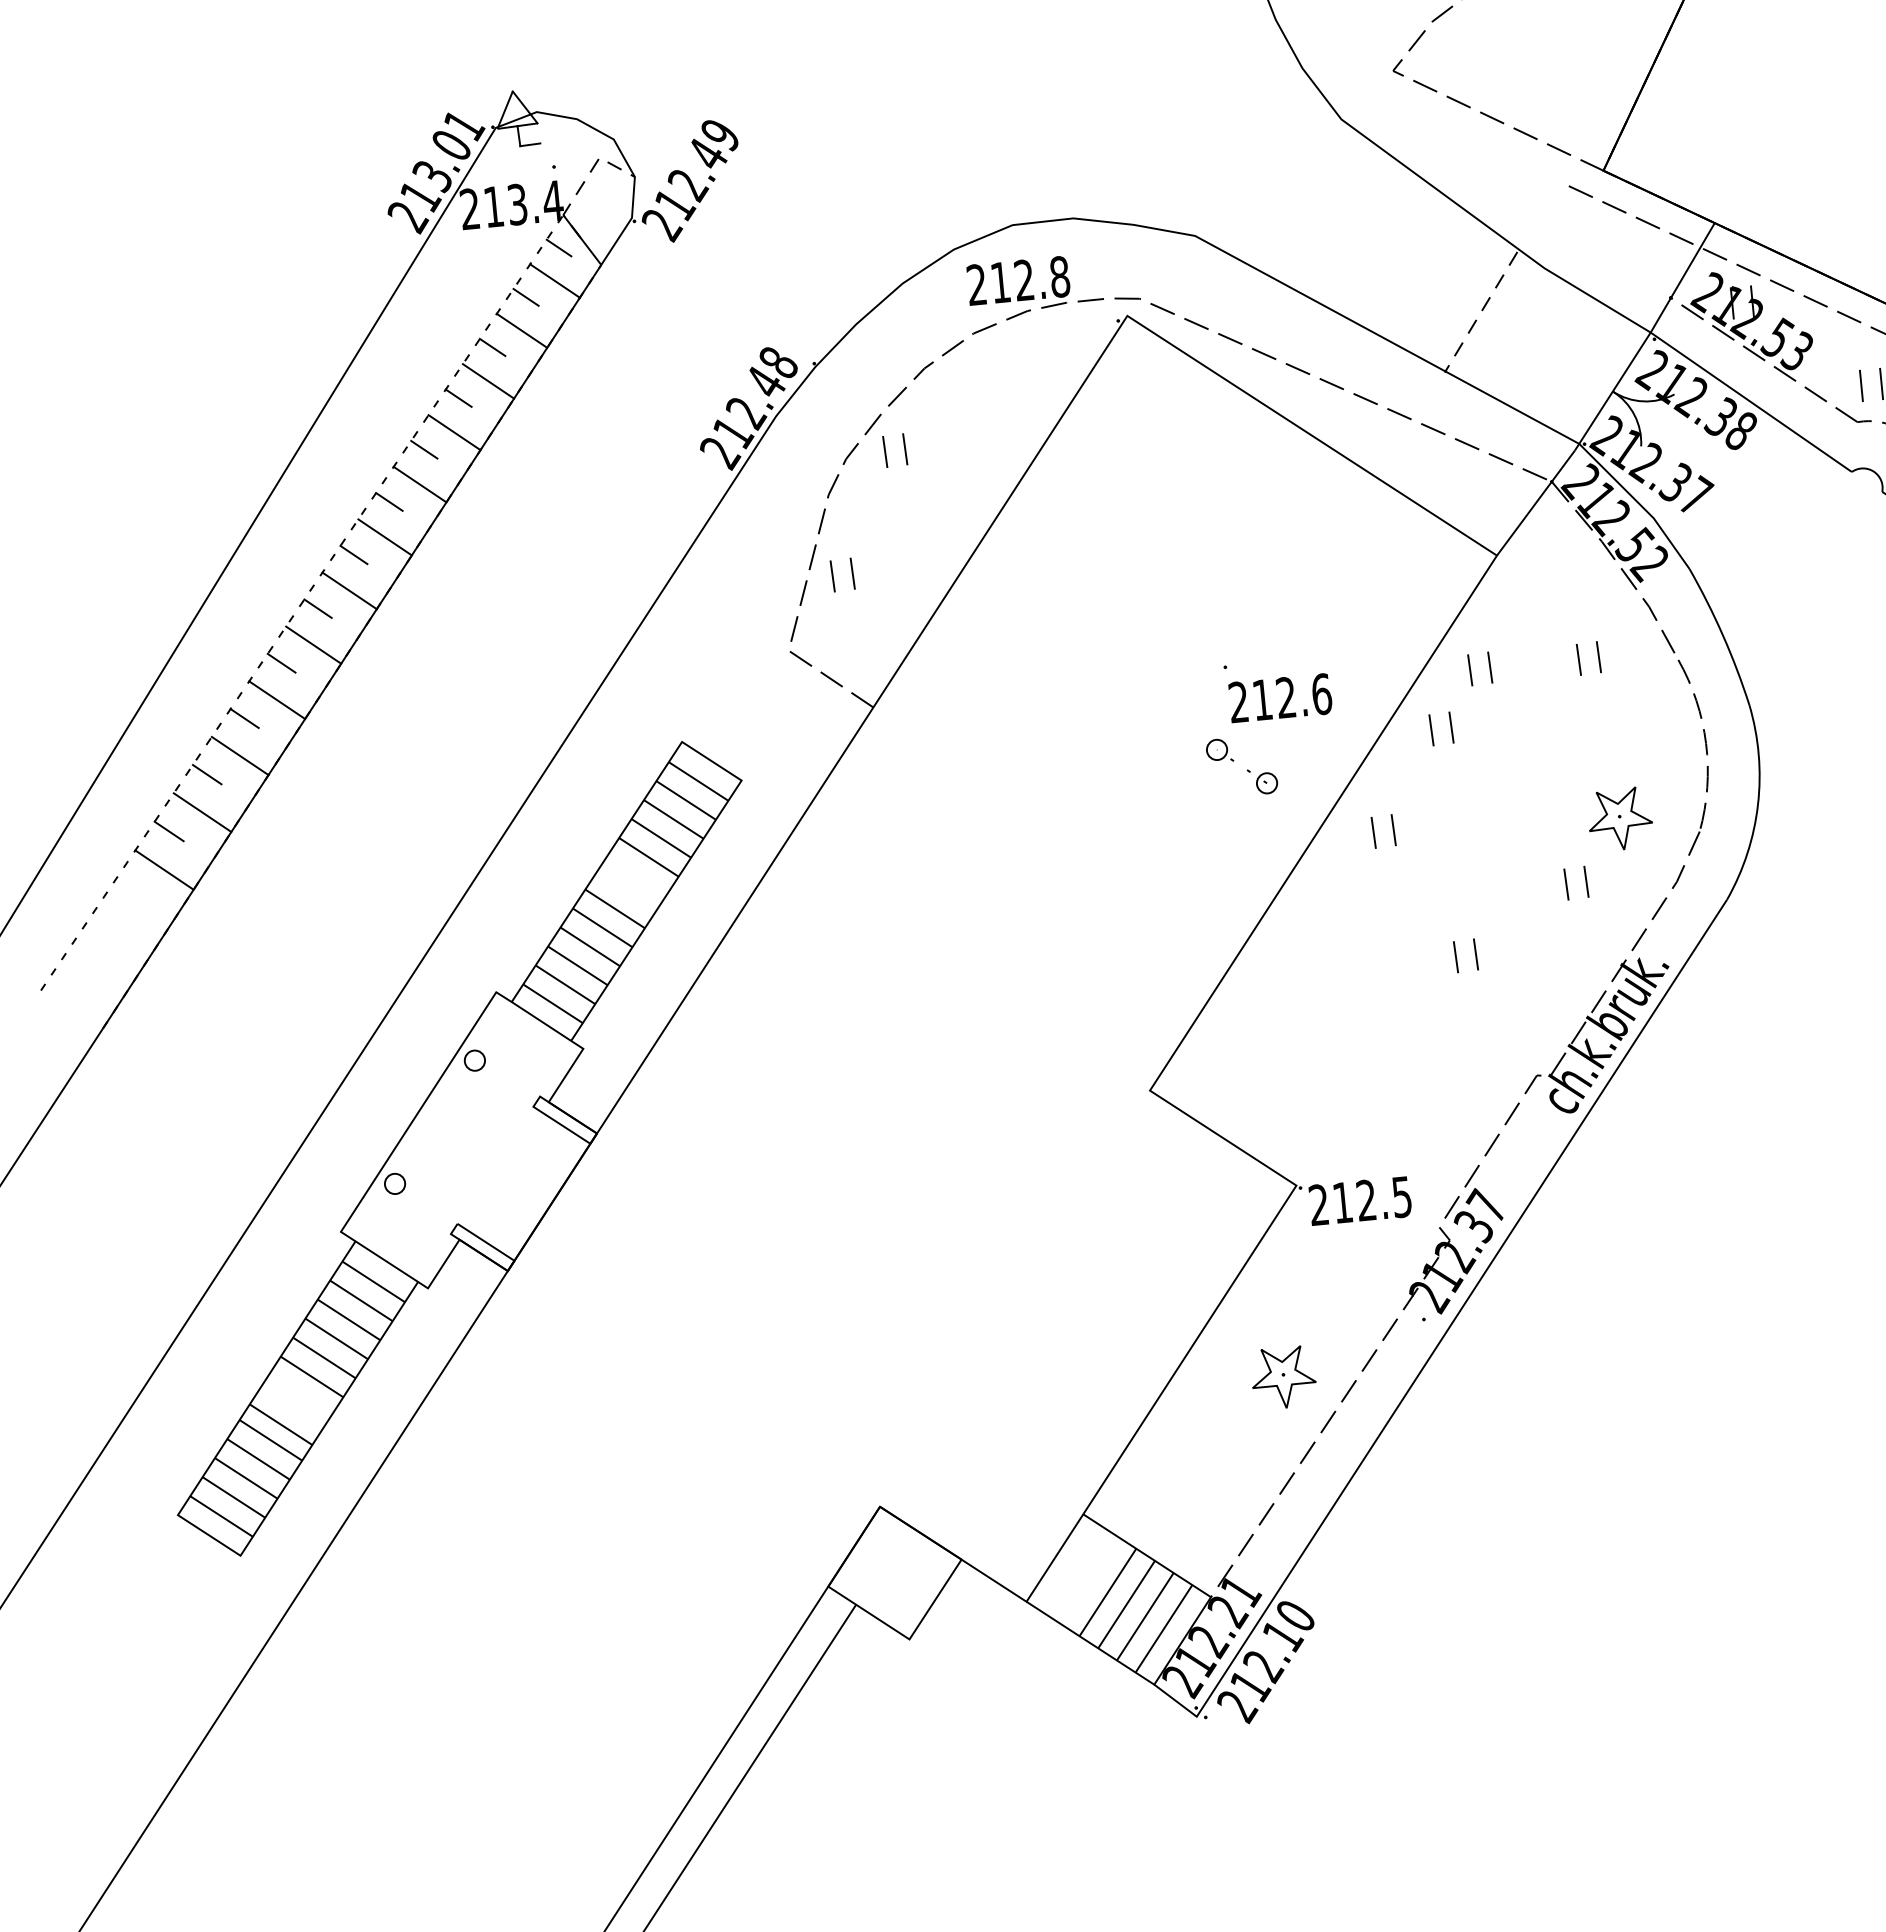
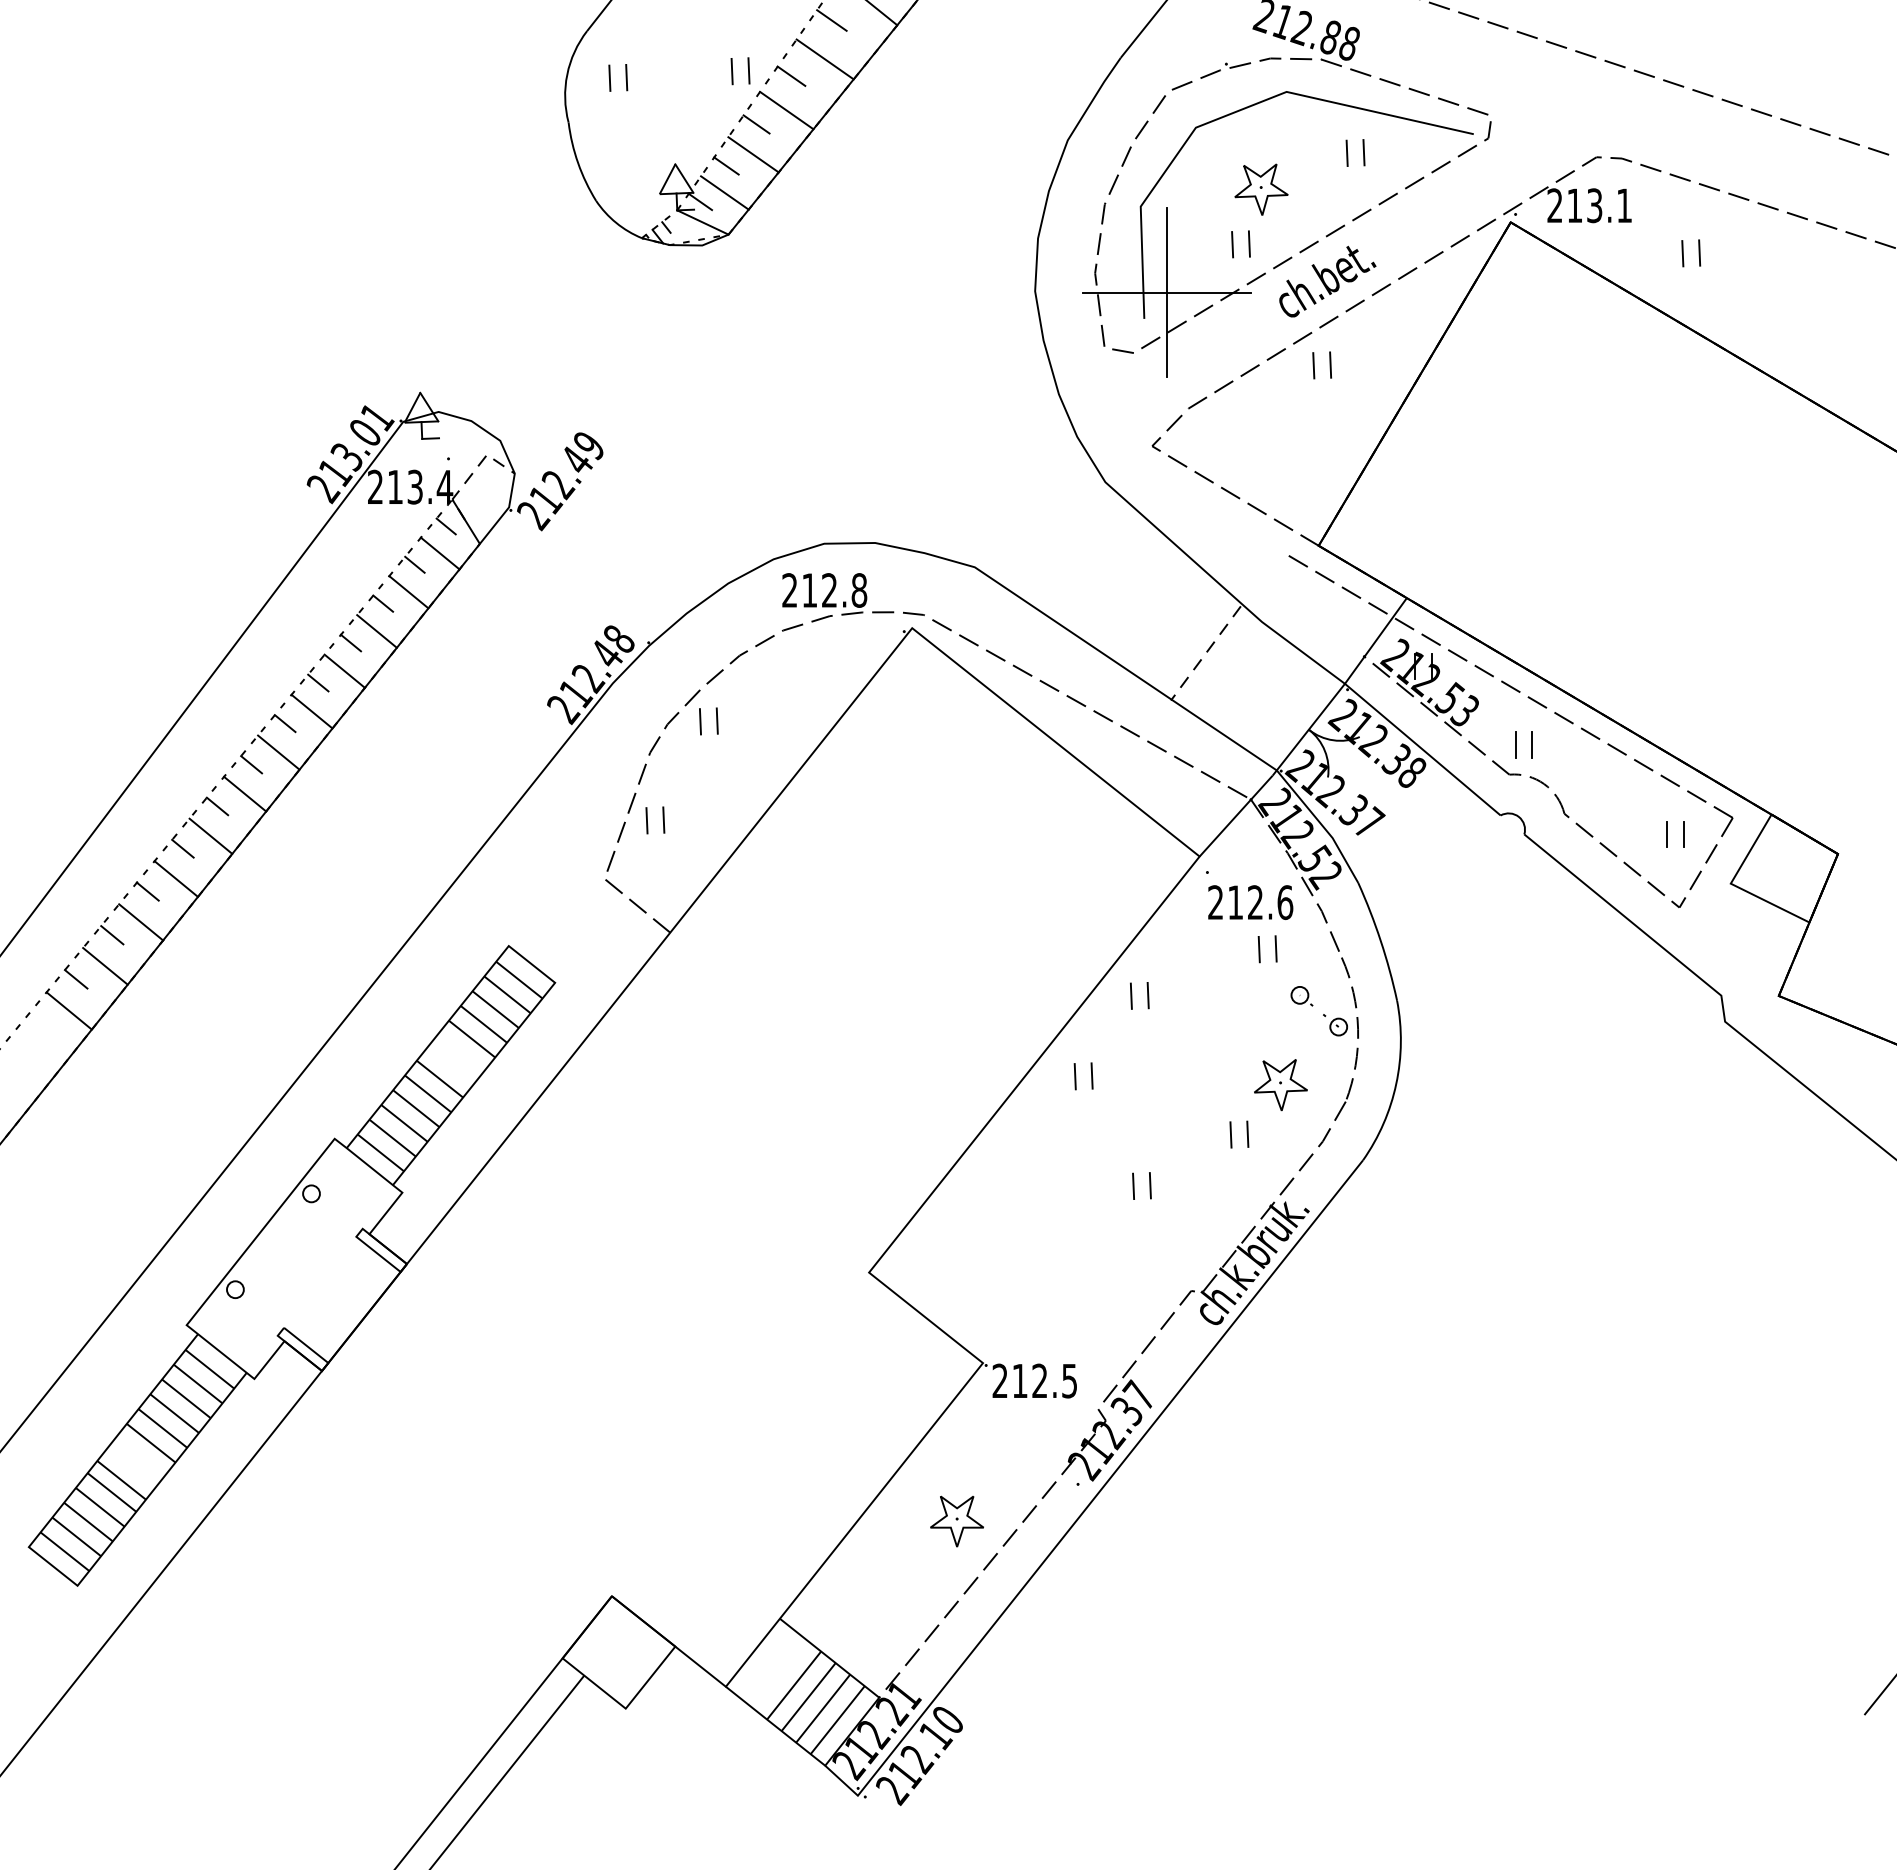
part: (1471, 670) -> (1169, 949), removed
text: (1278, 689) -> (1249, 895), moved
part: (1241, 767) -> (1318, 1011), moved

